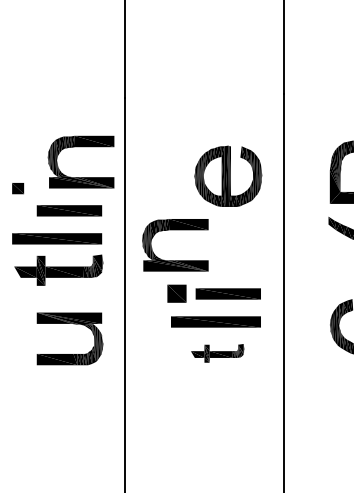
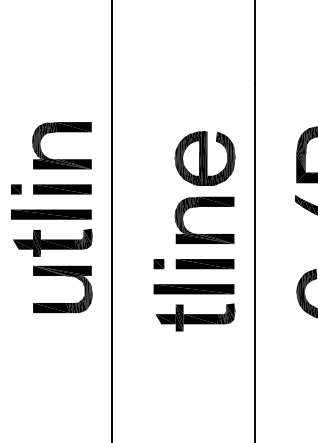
part: (80, 147) -> (61, 132), moved
part: (18, 188) -> (16, 189), moved
part: (175, 229) -> (204, 206), moved
part: (176, 294) -> (158, 264), size x0.62
part: (72, 324) -> (65, 276), moved
part: (217, 353) -> (195, 317), size x1.67

